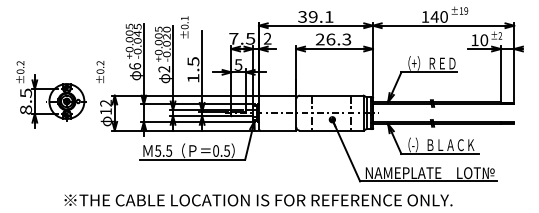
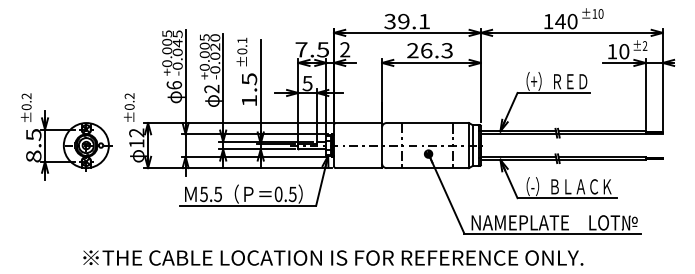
text: (465, 10) -> (600, 13), ±19 -> ±10
text: (184, 26) -> (241, 51), moved
text: (100, 71) -> (129, 107), moved
part: (51, 94) -> (66, 136), moved

